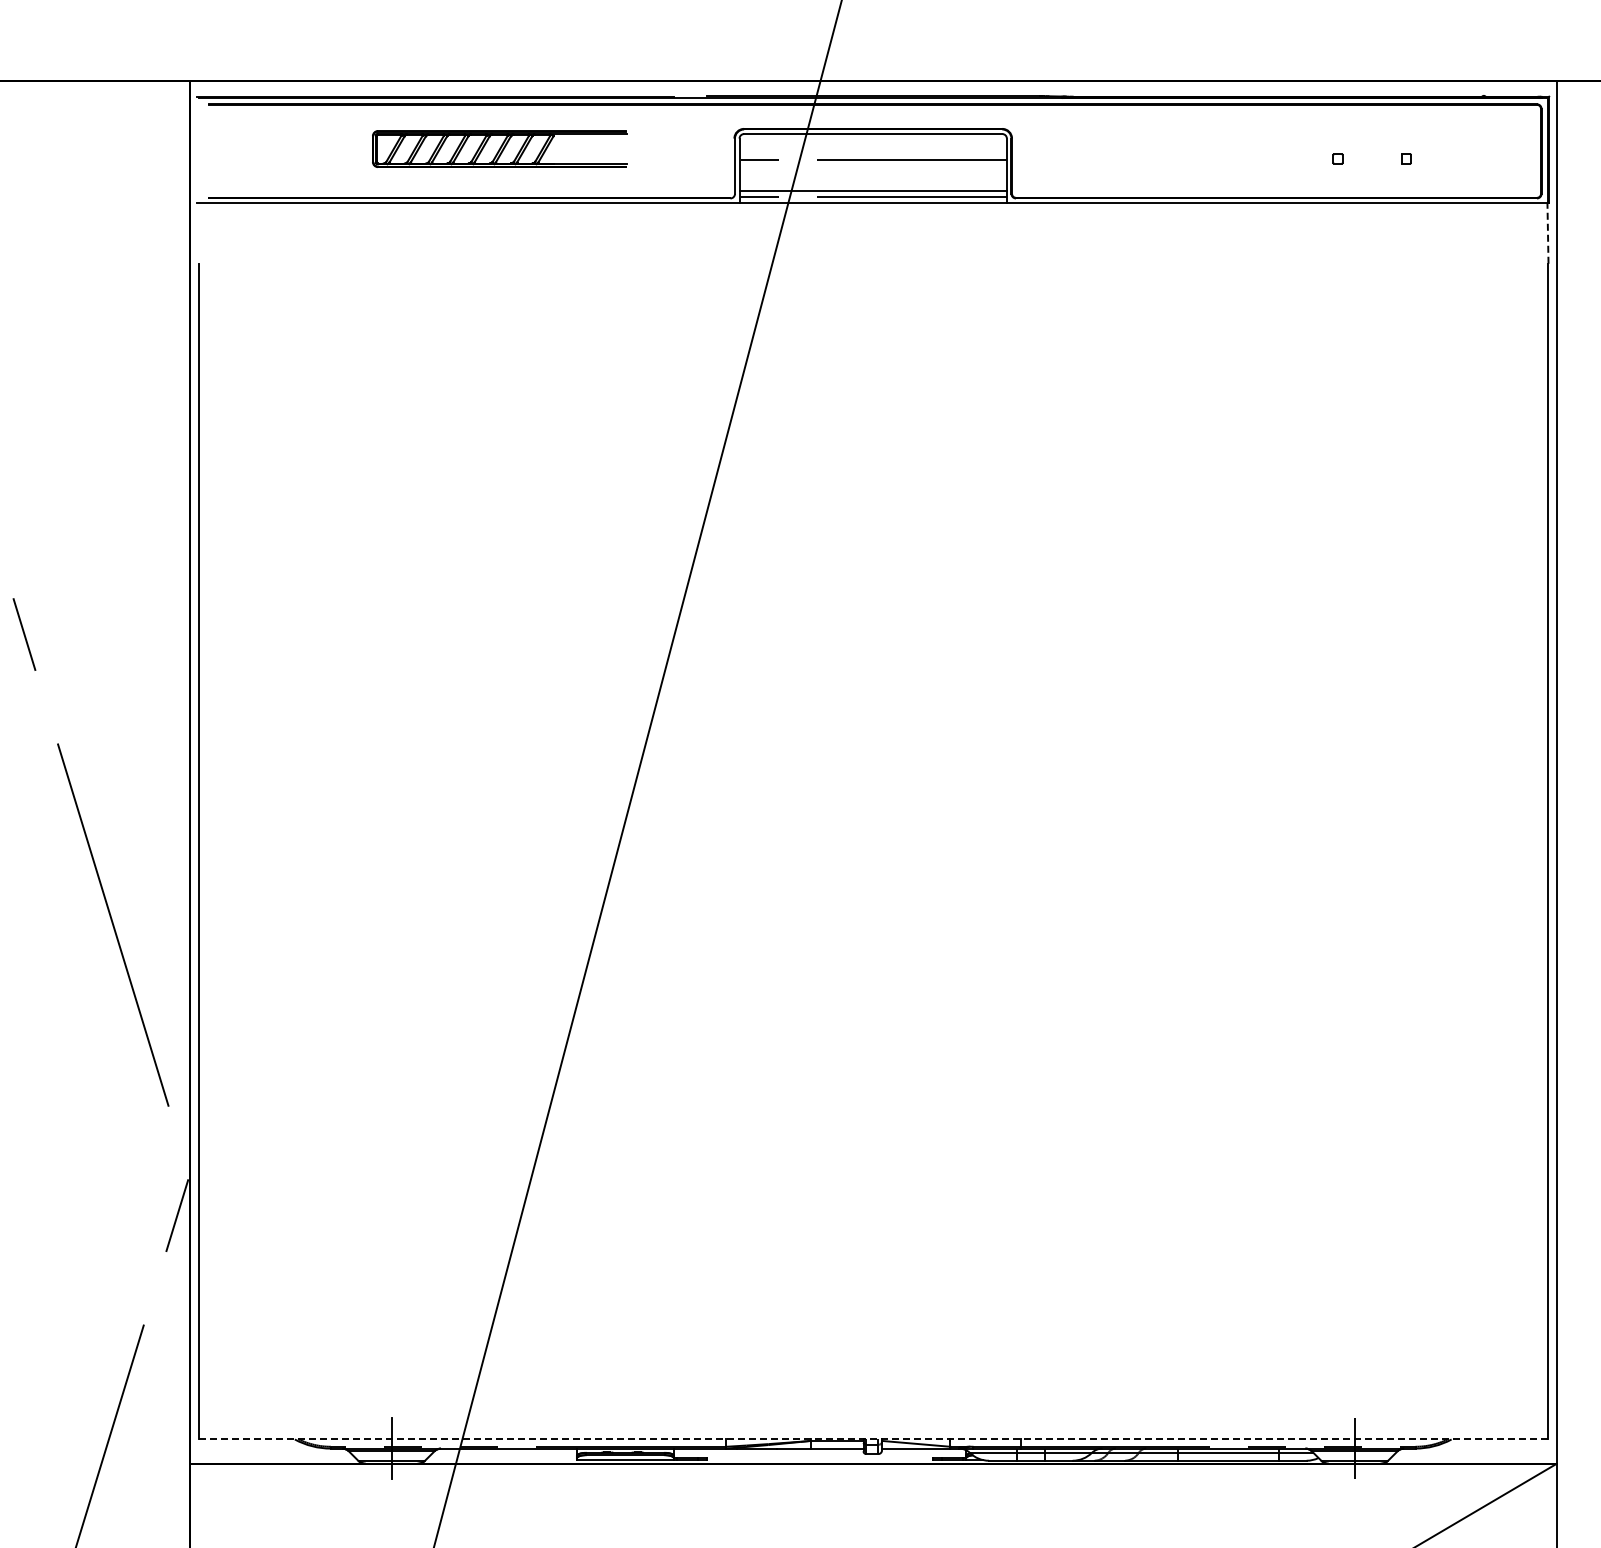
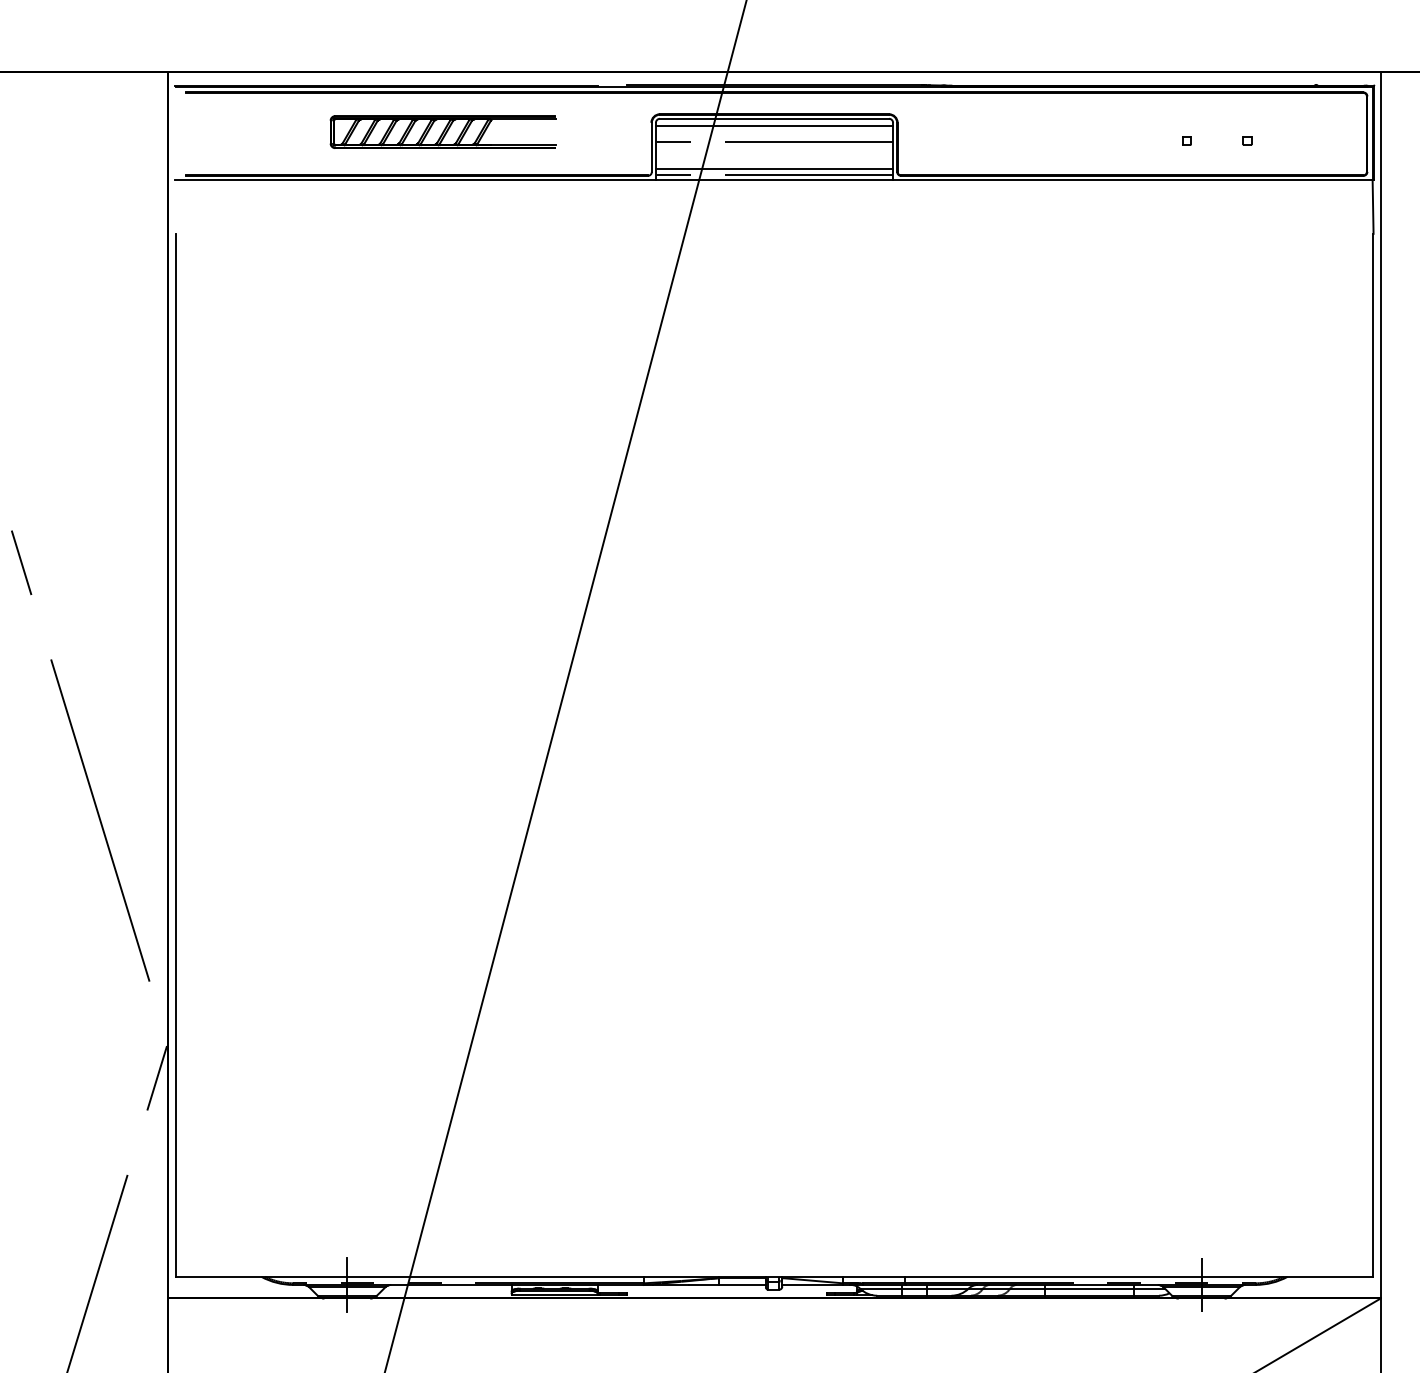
line: (872, 141) -> (773, 125), added
line: (1547, 232) -> (1372, 206), dashed -> solid
line: (872, 1439) -> (773, 1276), dashed -> solid

